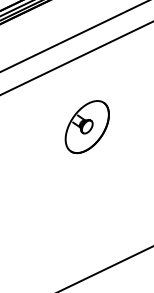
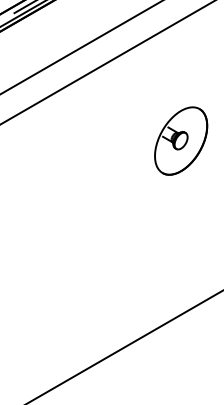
part: (87, 126) -> (181, 140), moved

